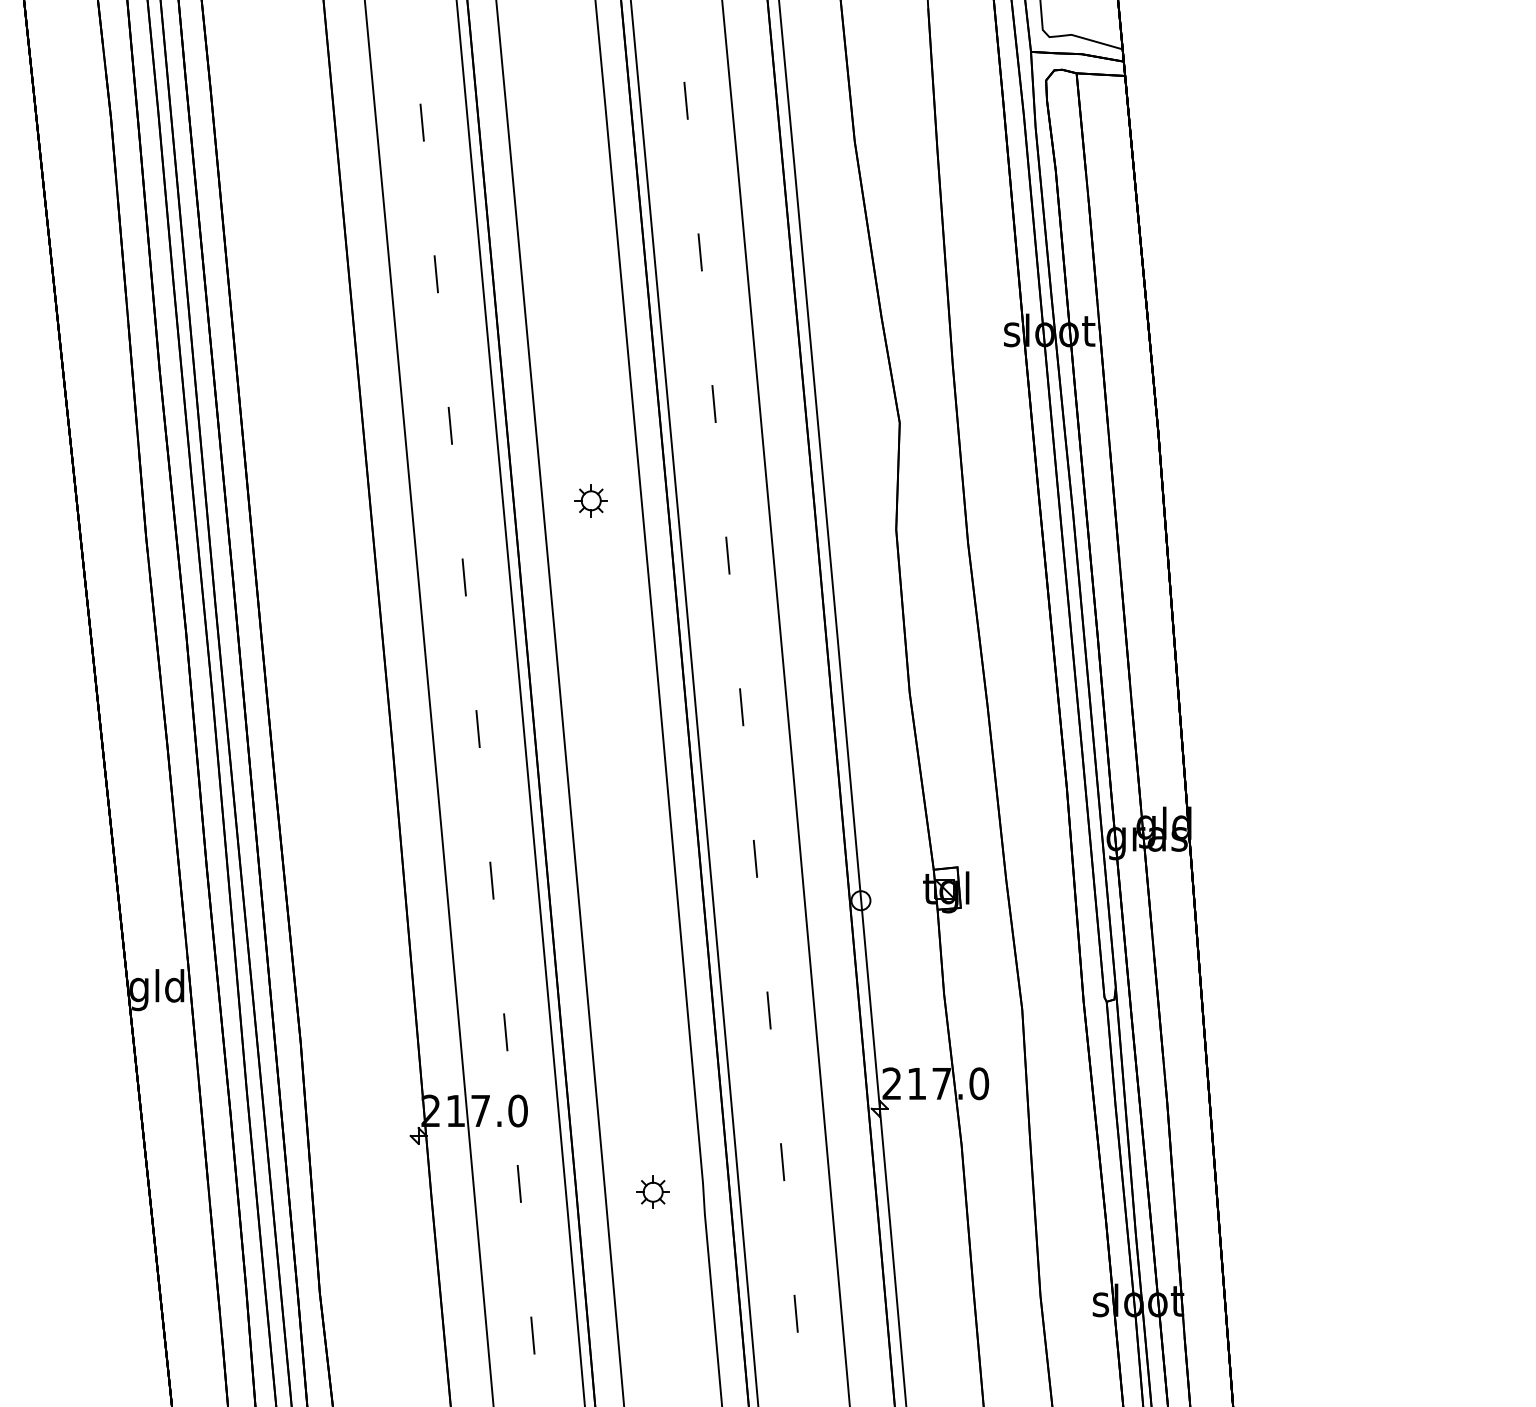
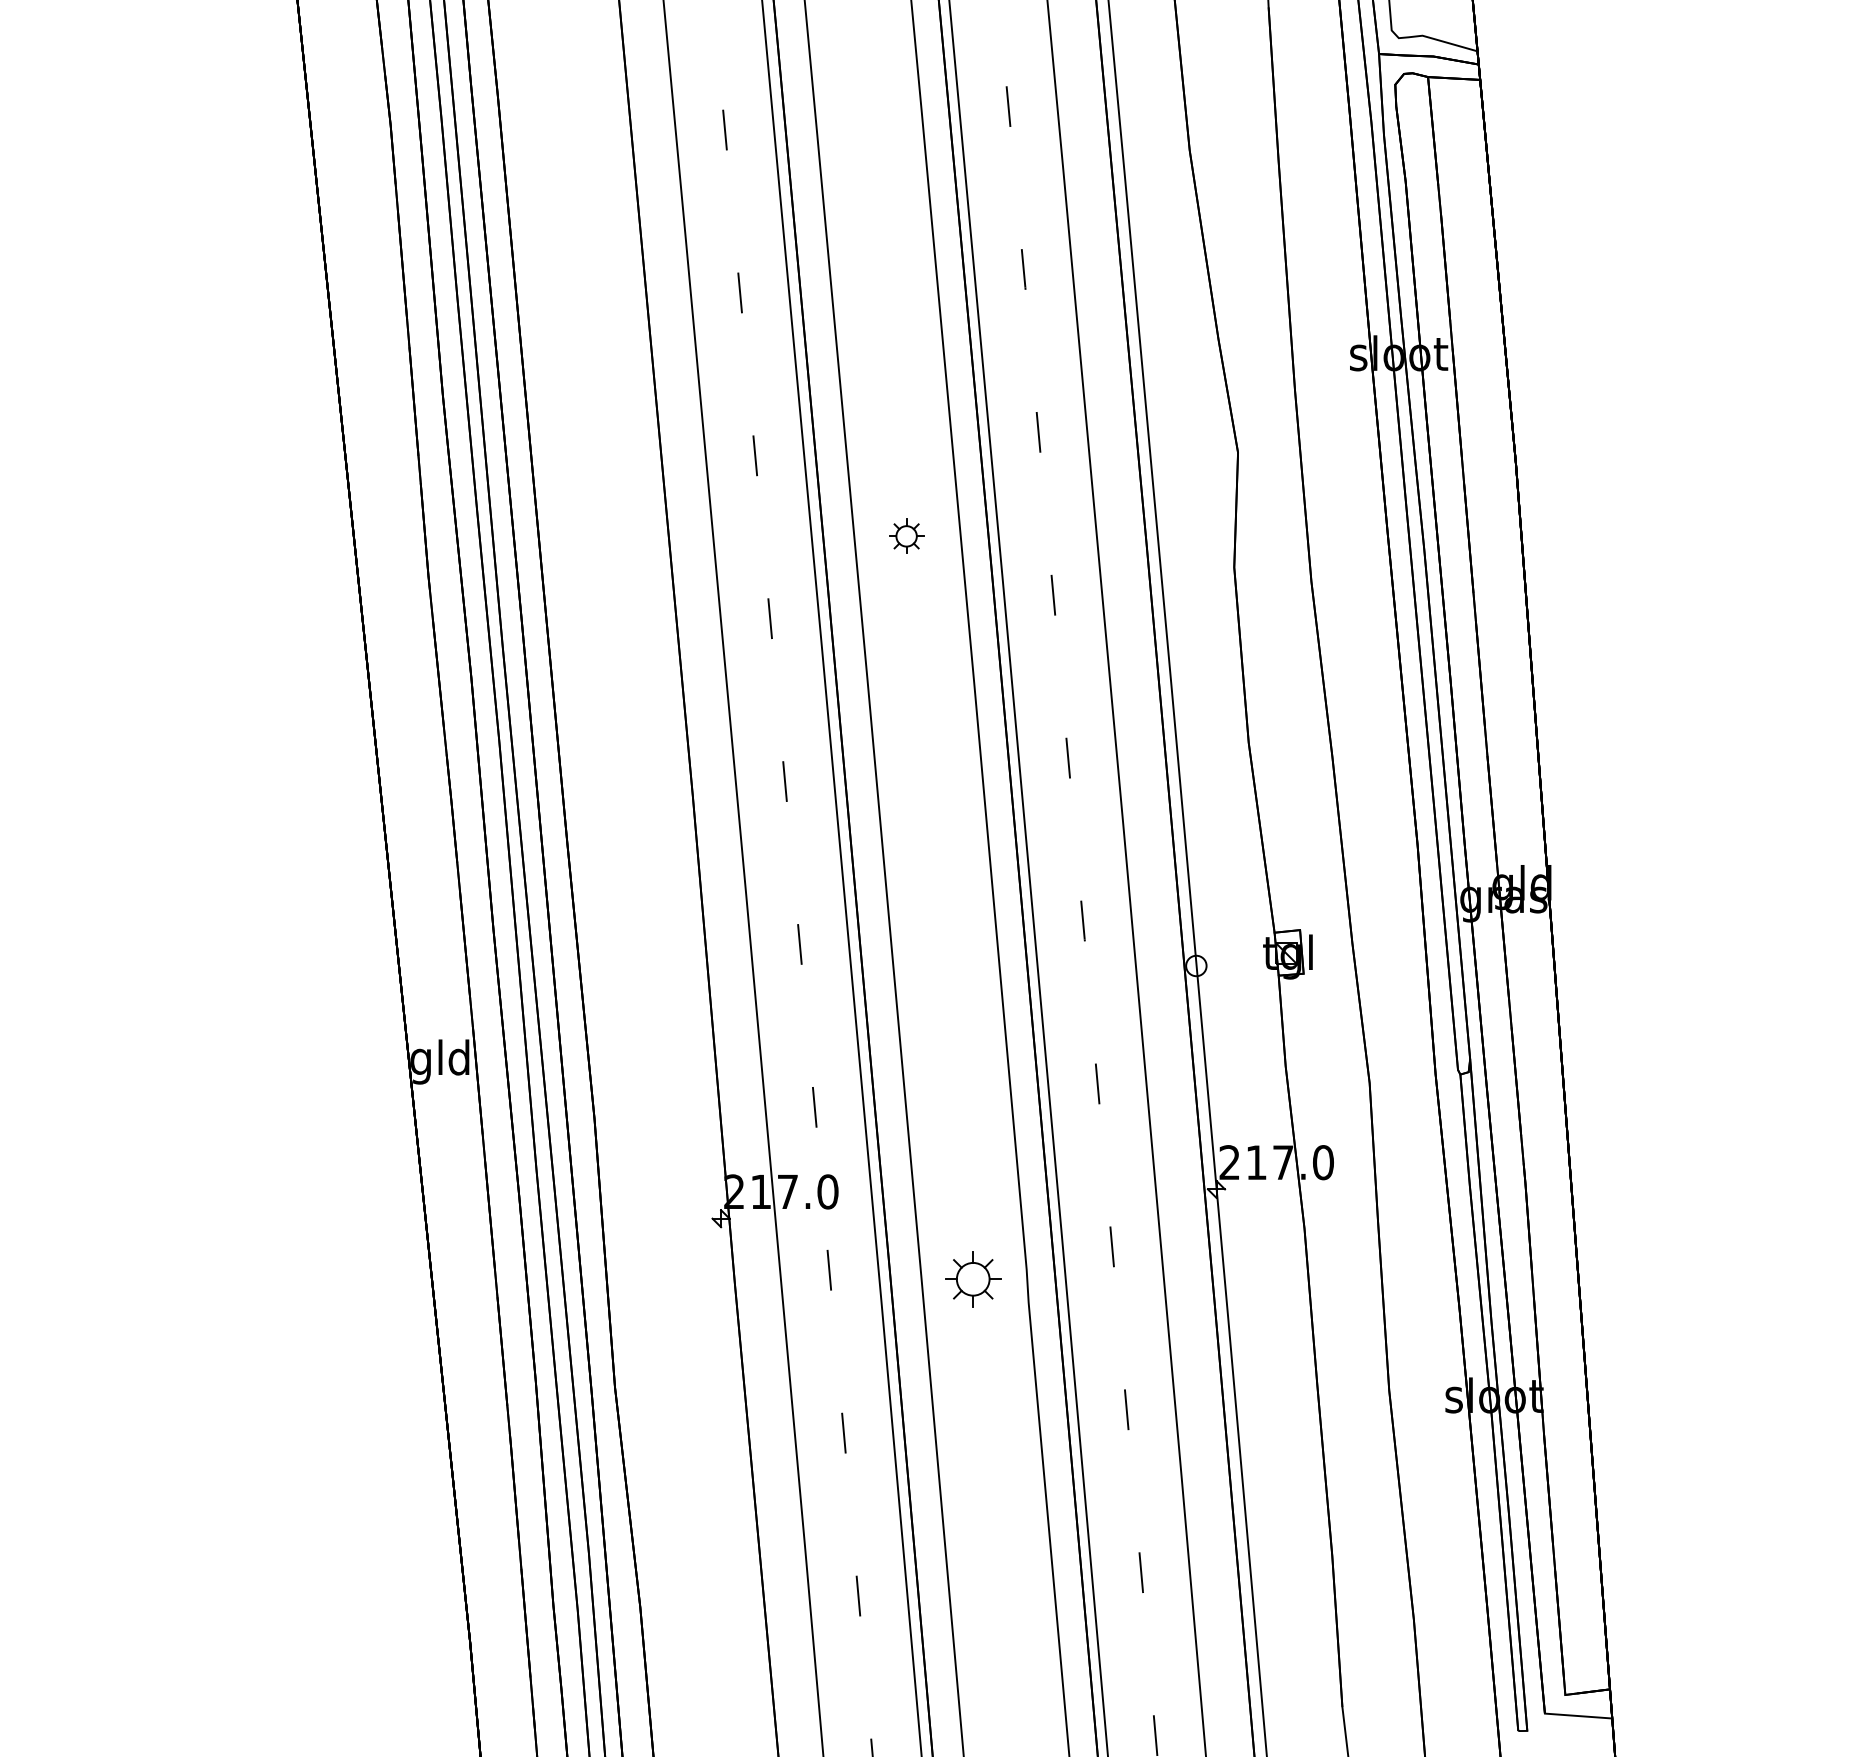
part: (652, 1191) -> (972, 1278), size x1.6

